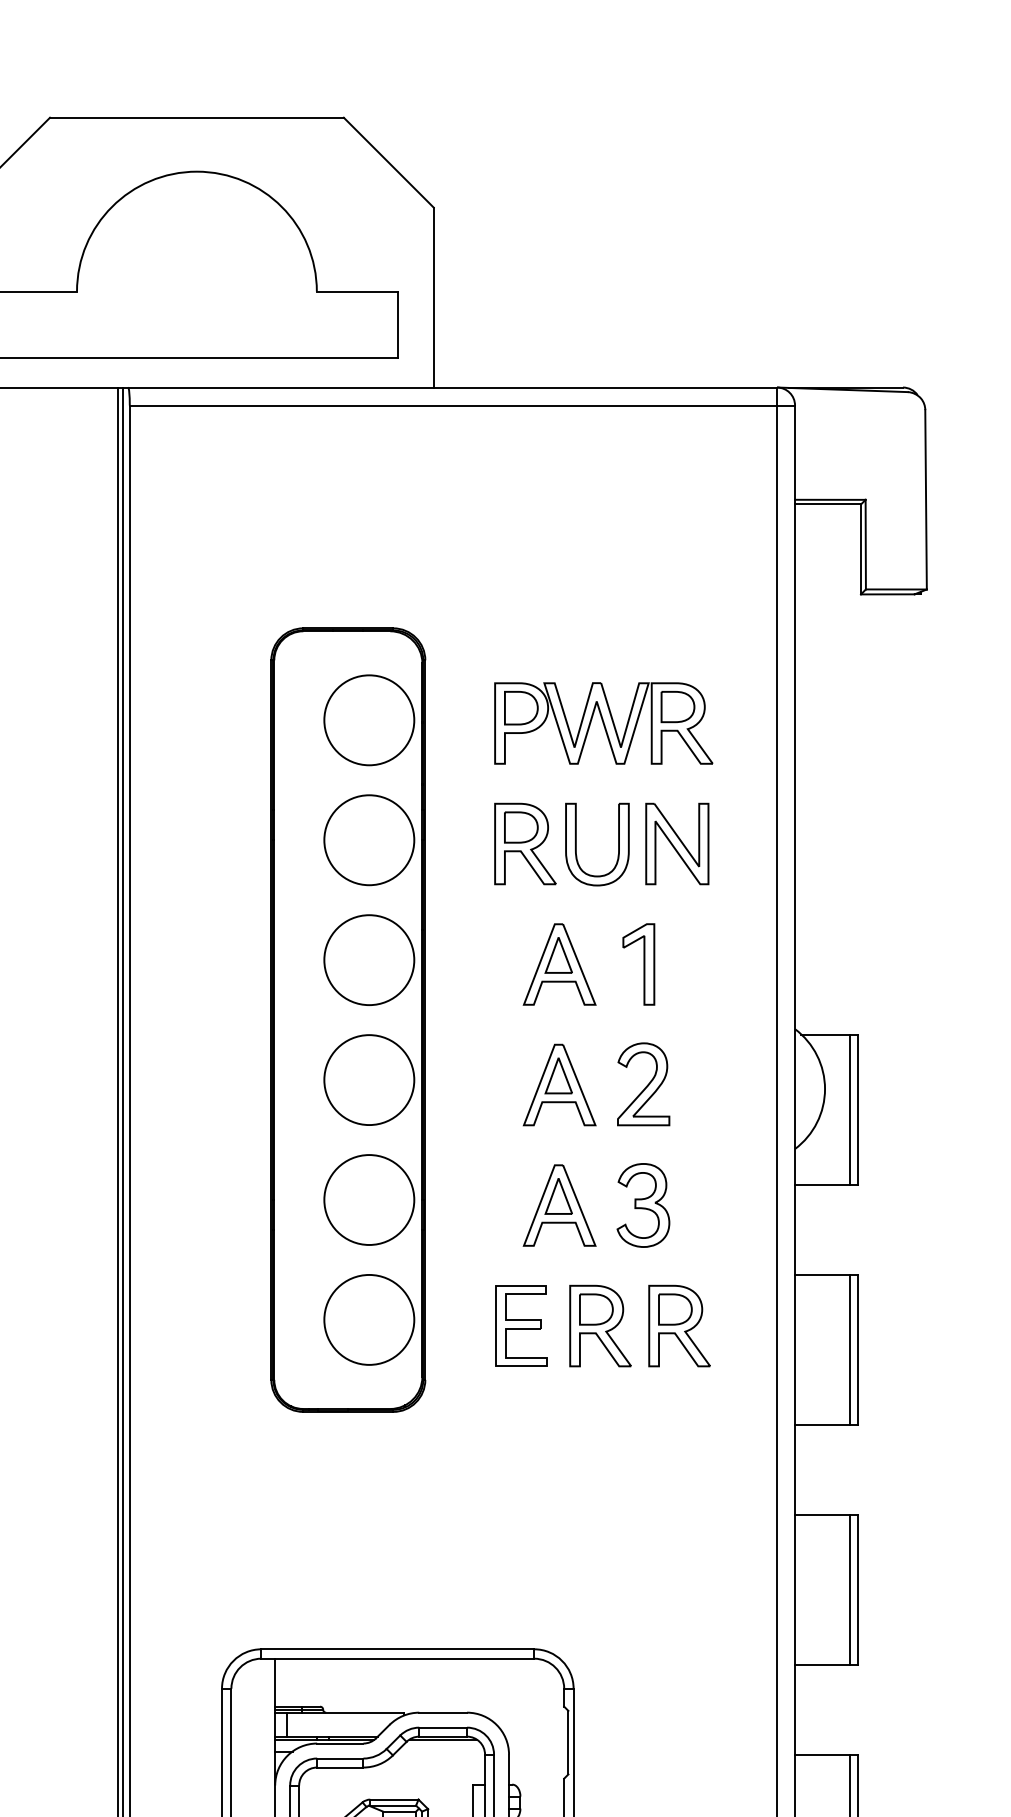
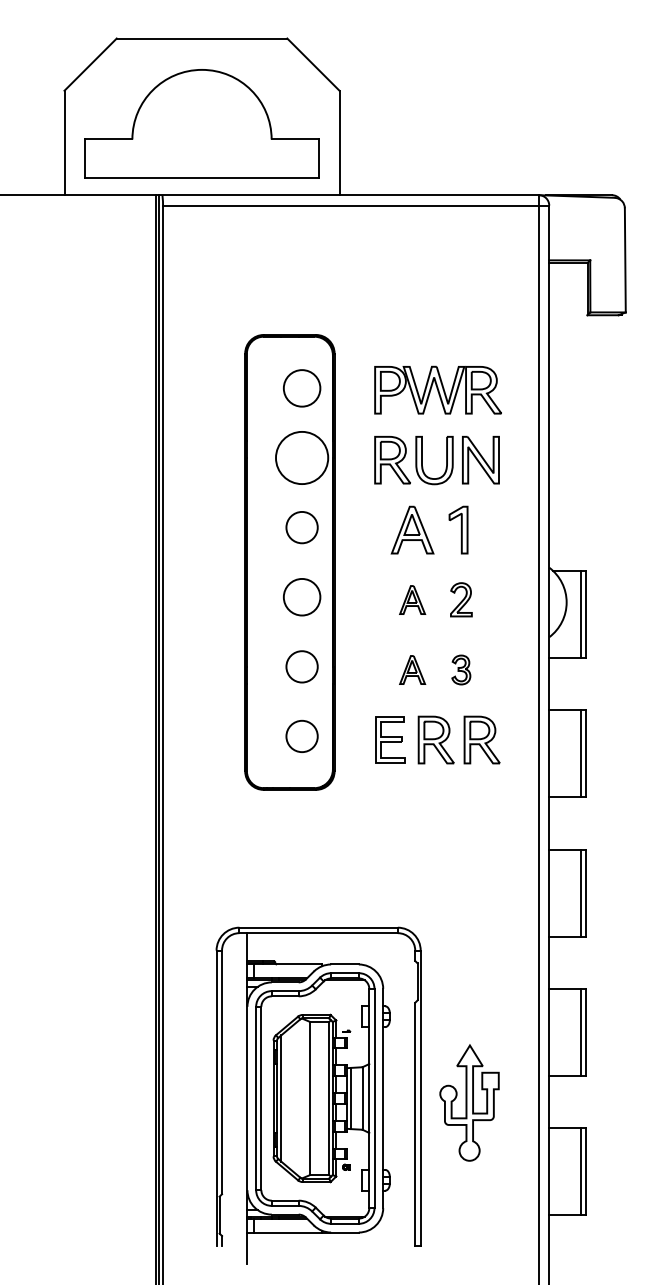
circle: (370, 720) -> (302, 388), size x0.7
circle: (370, 959) -> (302, 527), size x0.6
circle: (370, 1080) -> (302, 597), size x0.7
part: (559, 1083) -> (412, 599), size x0.6
part: (643, 1083) -> (461, 599), size x0.7
circle: (370, 1199) -> (302, 666), size x0.6
part: (559, 1204) -> (412, 669), size x0.6
part: (643, 1204) -> (461, 669), size x0.6
circle: (370, 1319) -> (302, 736), size x0.6

